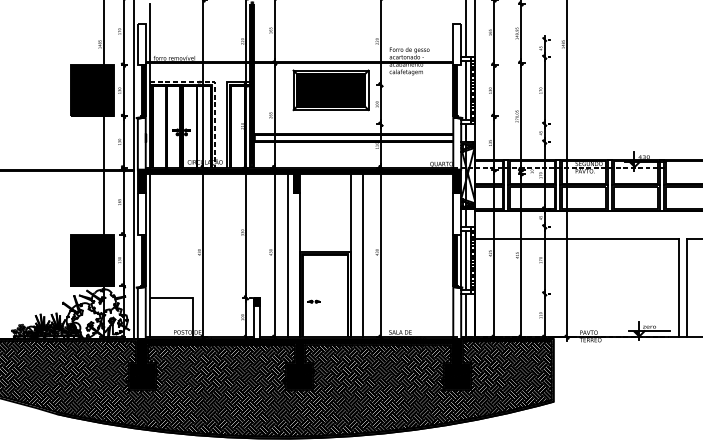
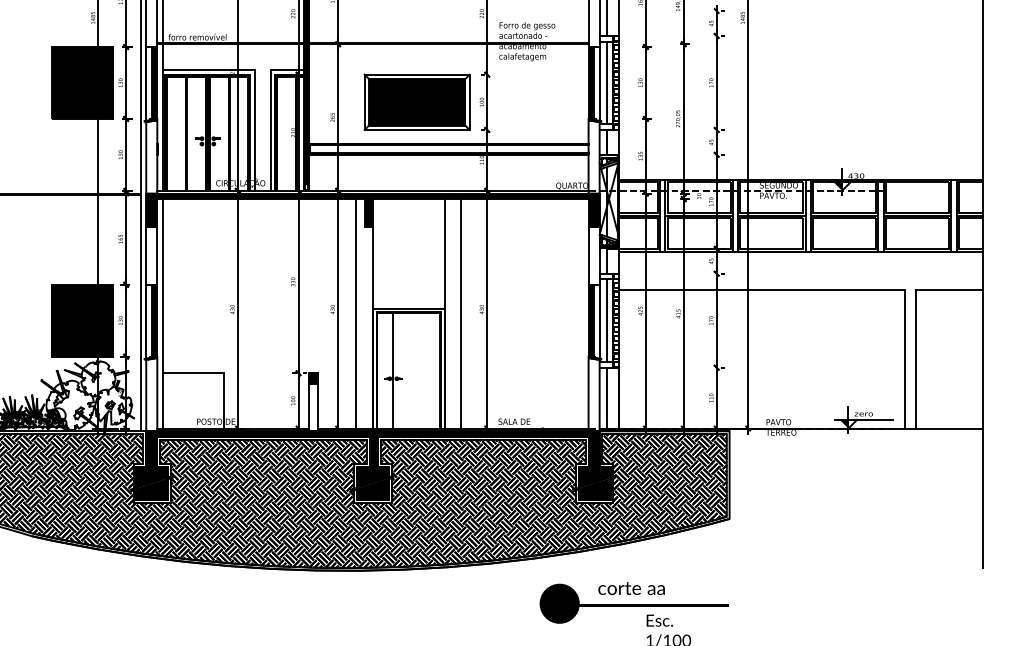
part: (330, 89) -> (416, 101), moved
line: (138, 91) -> (146, 83), added
line: (215, 91) -> (254, 84), dashed -> solid
line: (461, 91) -> (599, 83), added
line: (138, 260) -> (146, 321), added
line: (314, 295) -> (393, 370), added

